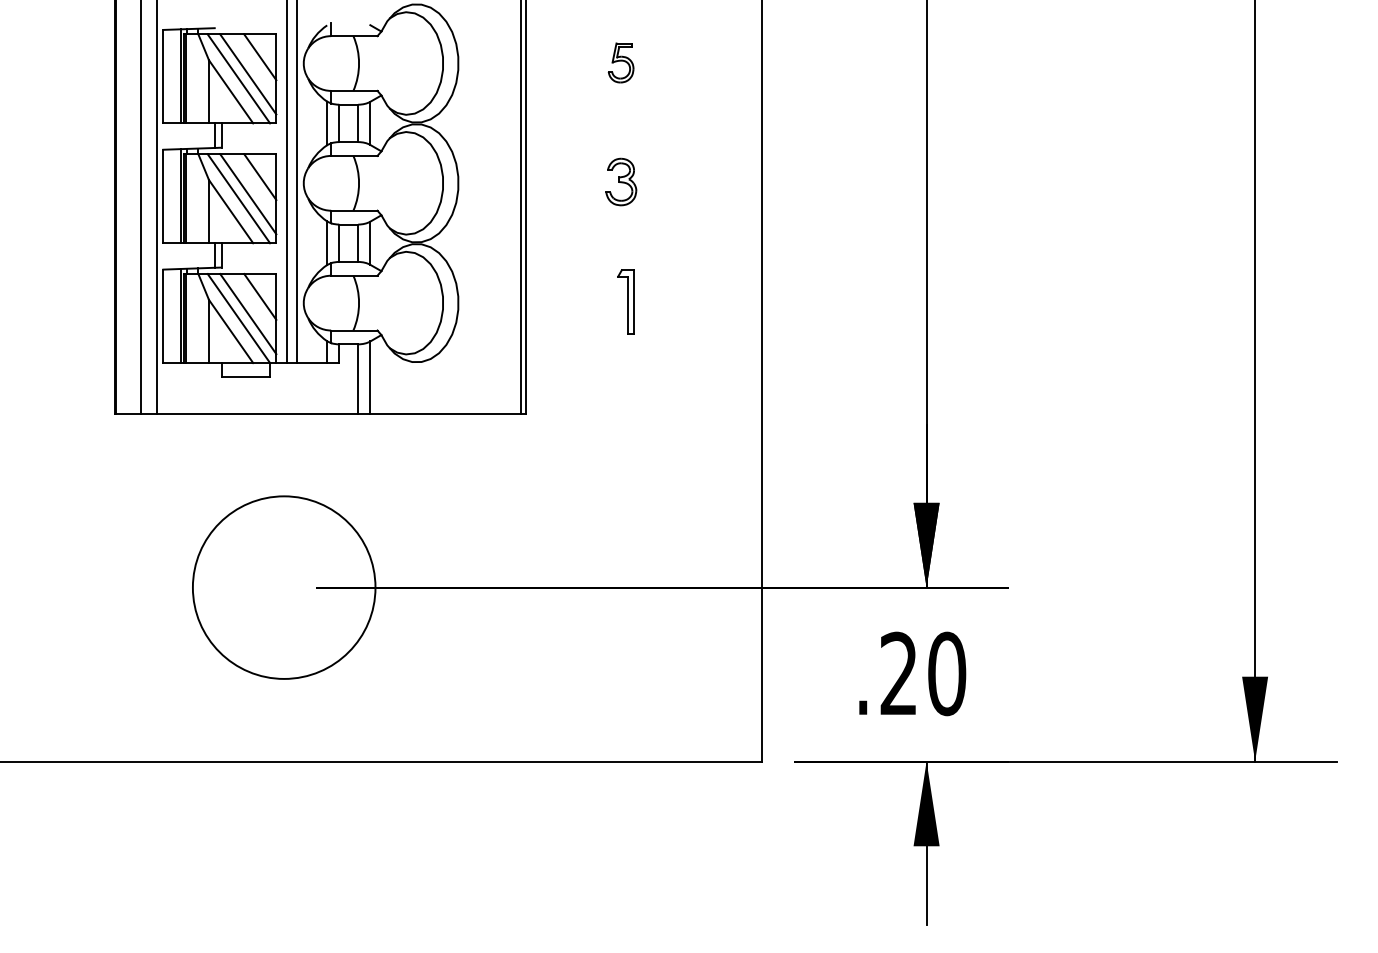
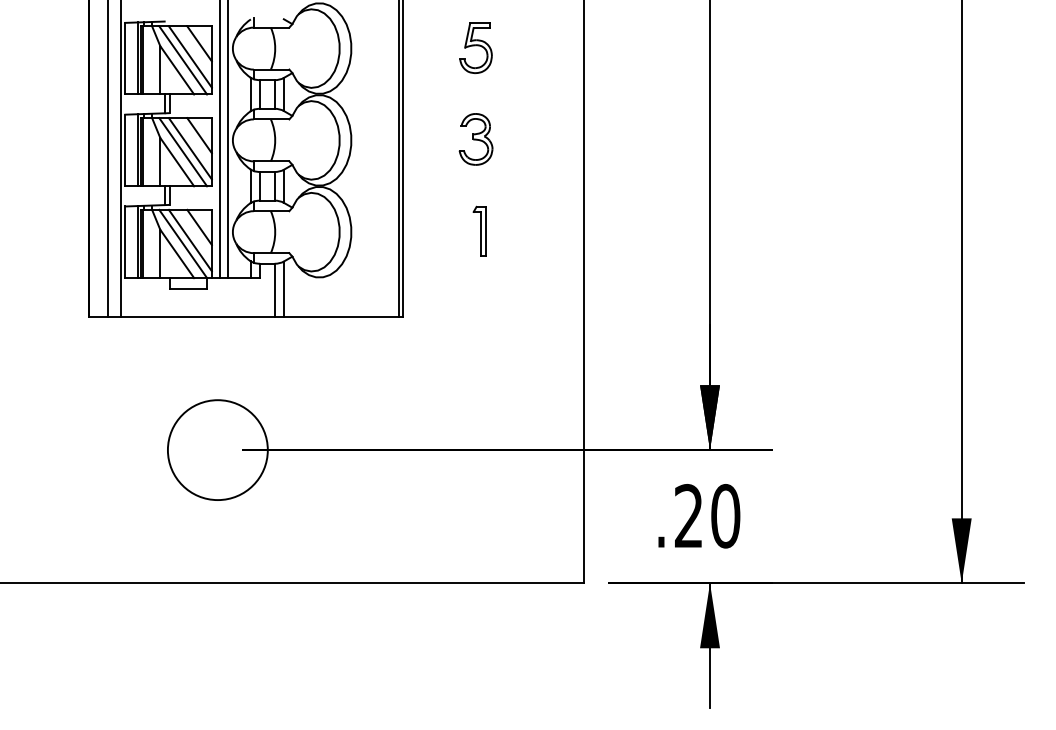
part: (620, 62) -> (475, 47), size x1.67
part: (621, 181) -> (476, 139), size x1.43
circle: (283, 587) -> (217, 450), size x0.71

